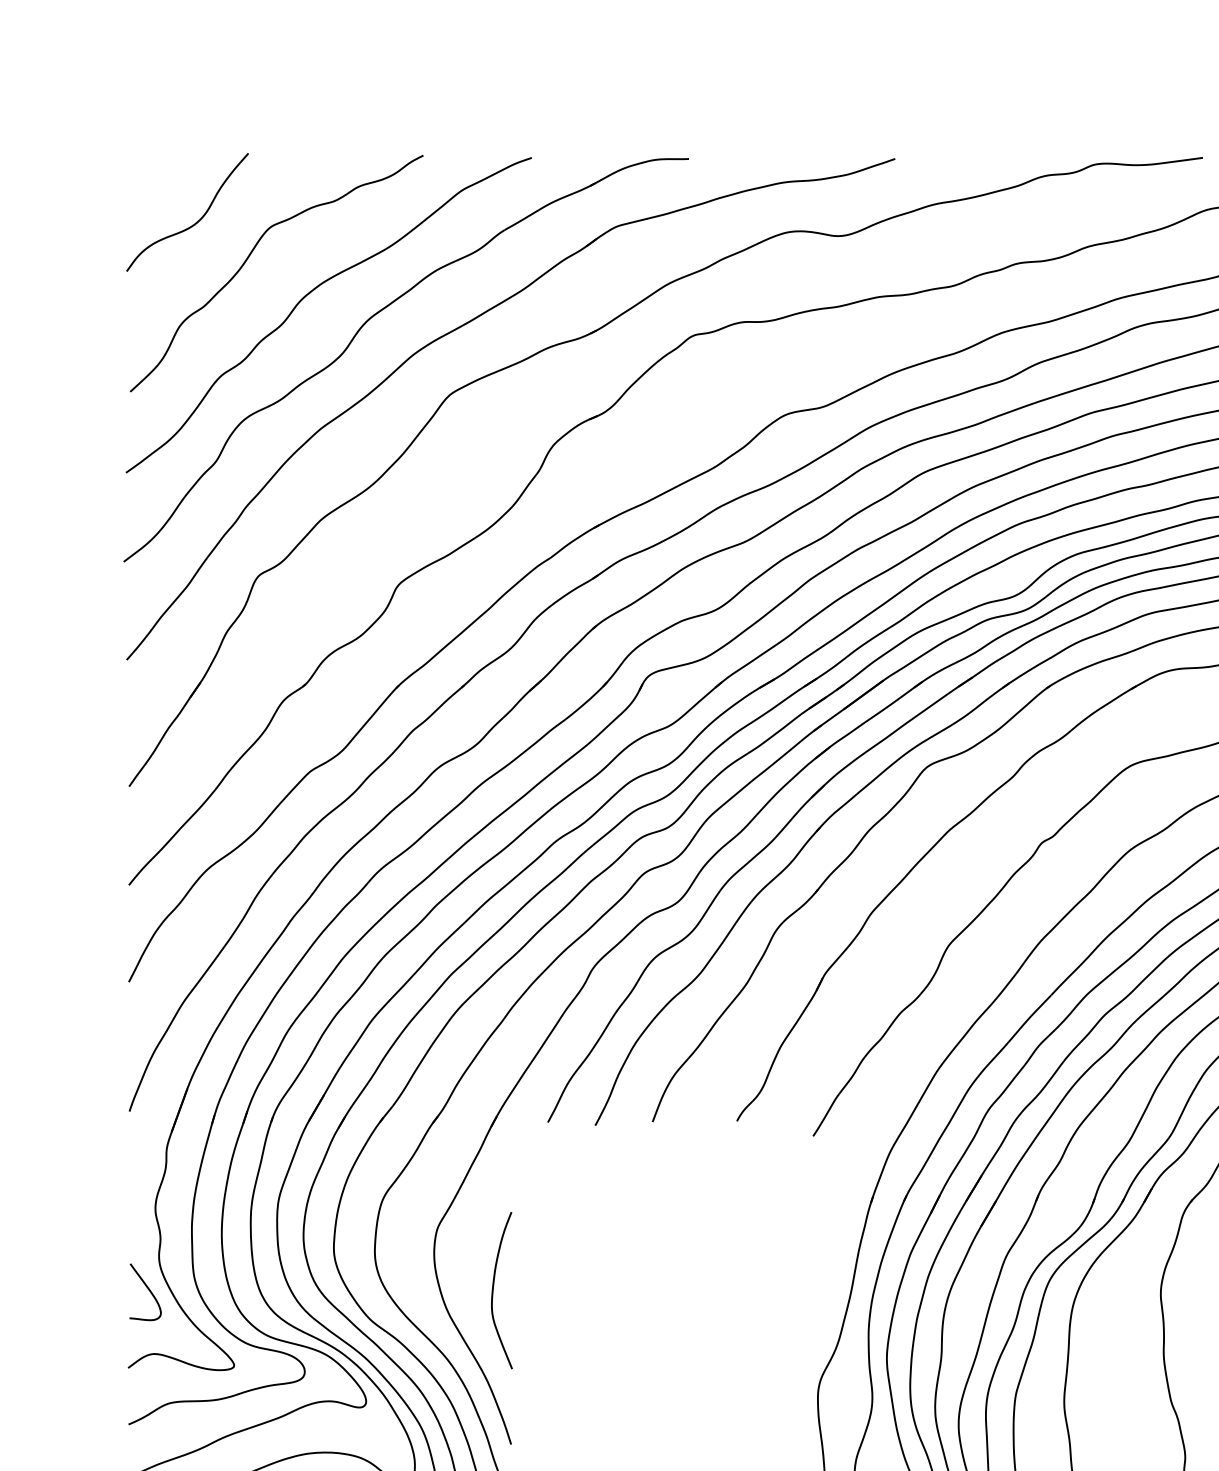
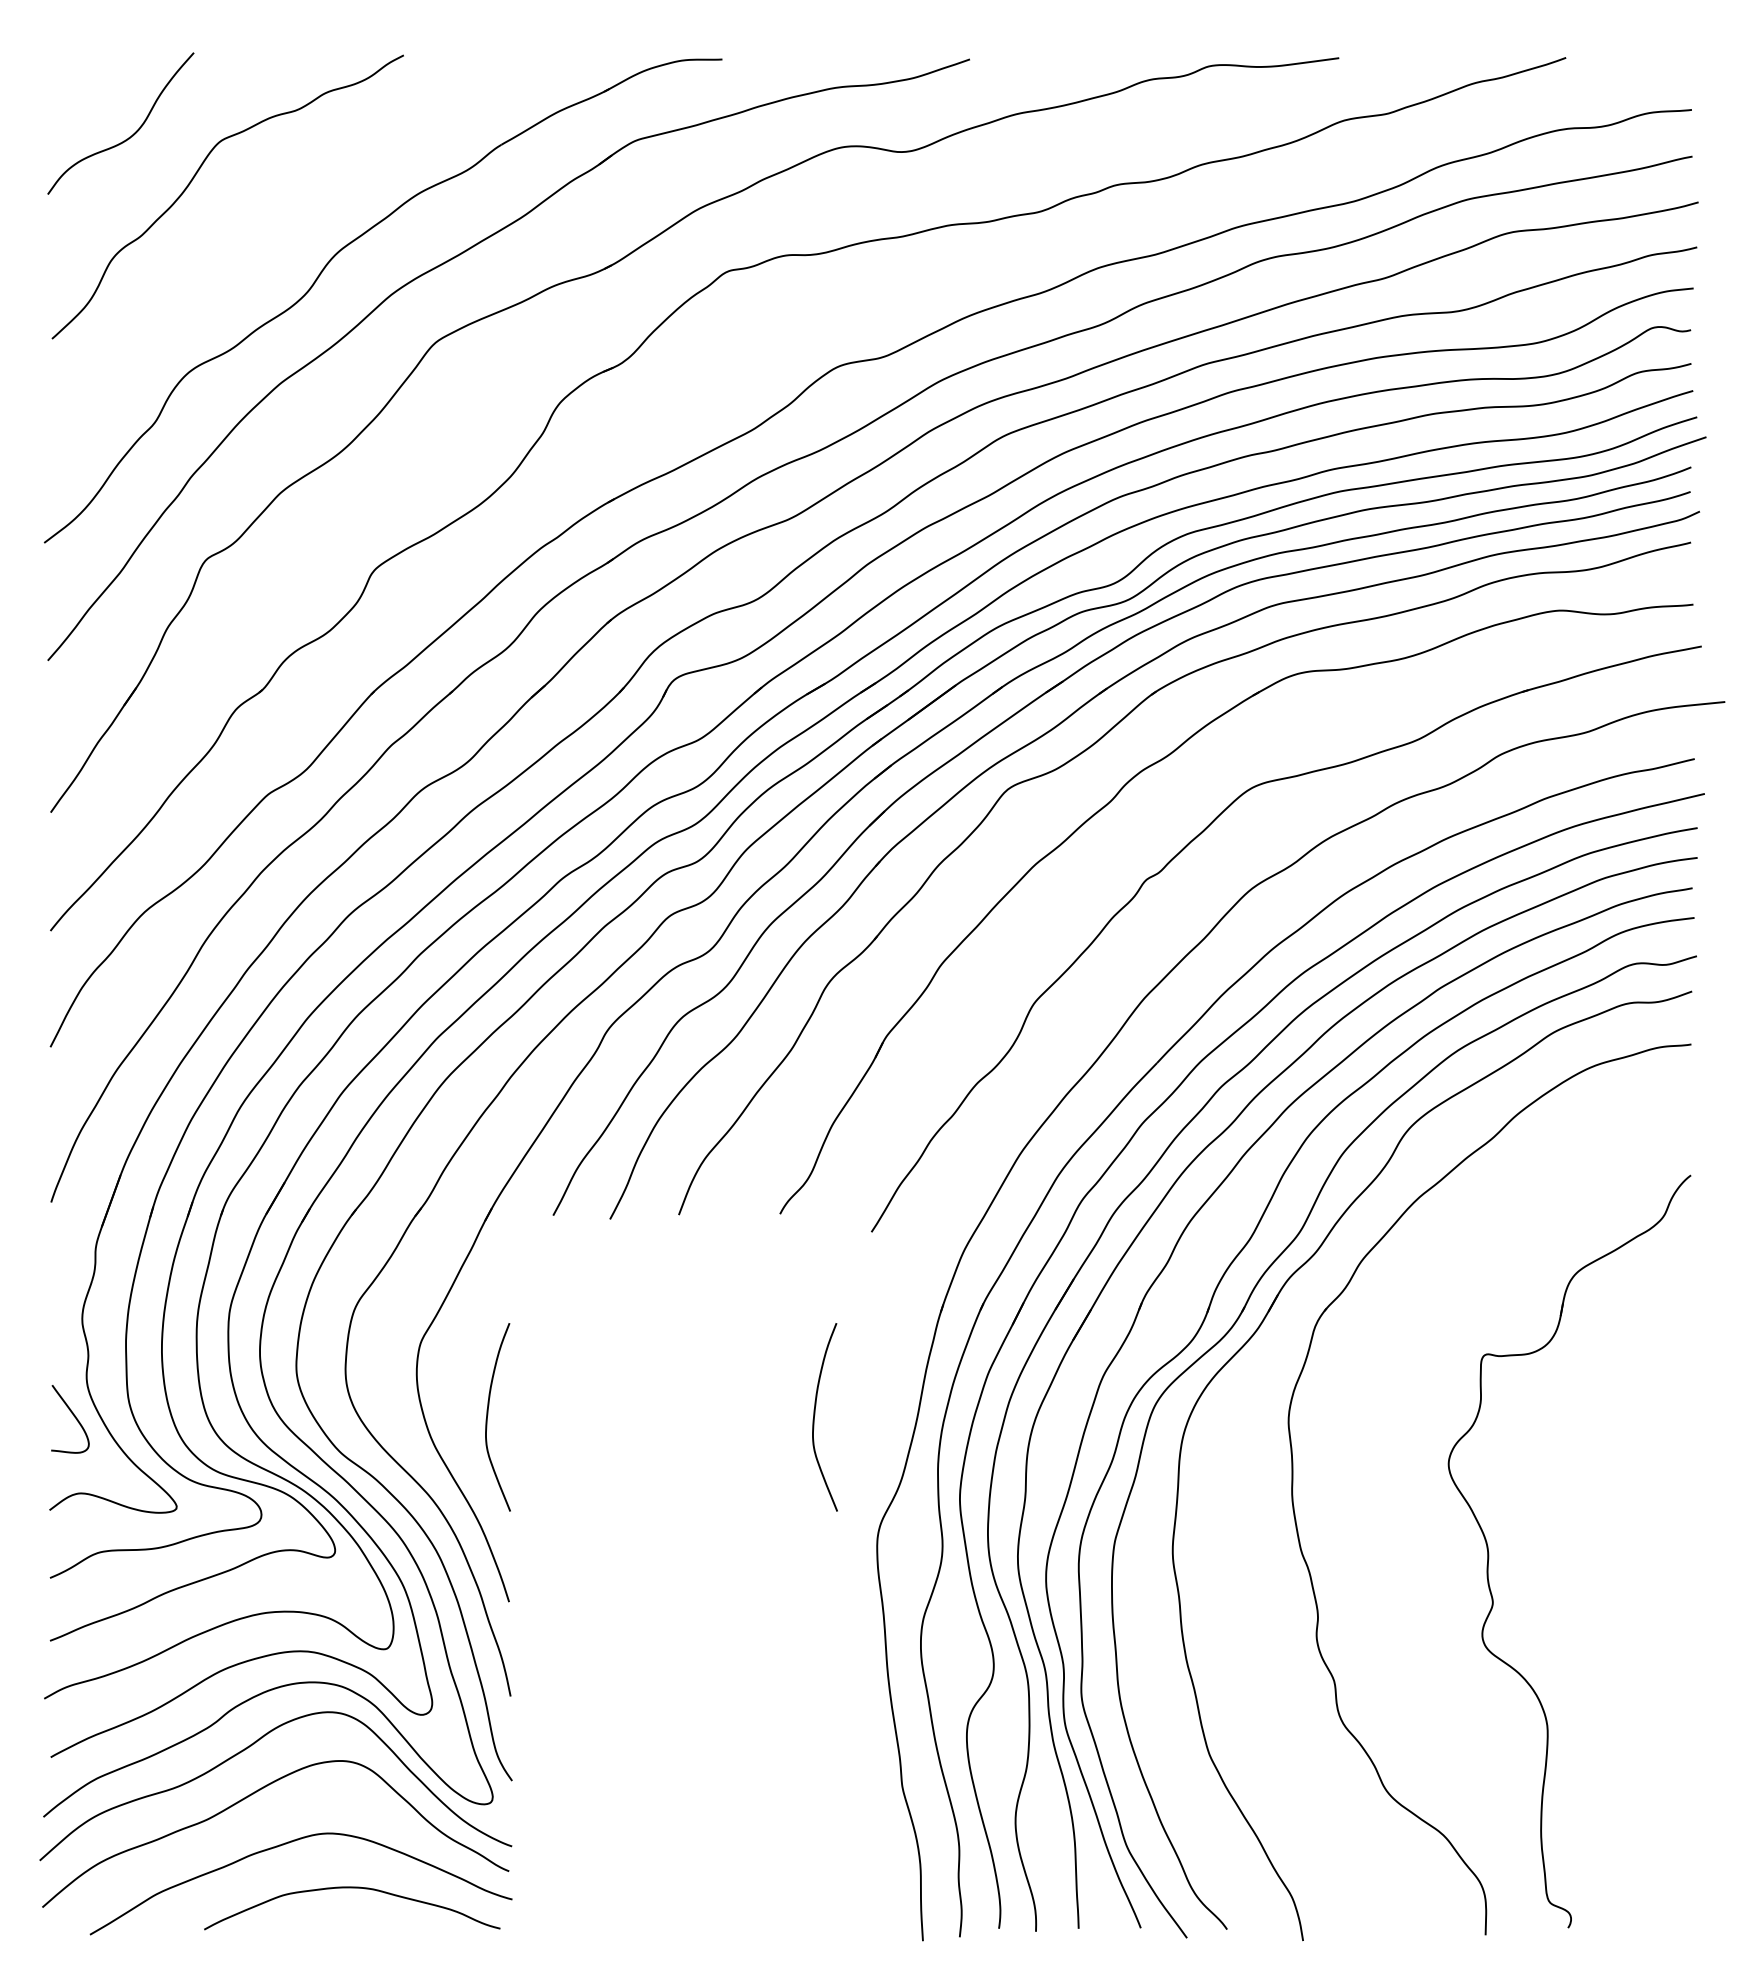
curve: (309, 293) -> (267, 221), removed
curve: (766, 1289) -> (815, 1415), added

